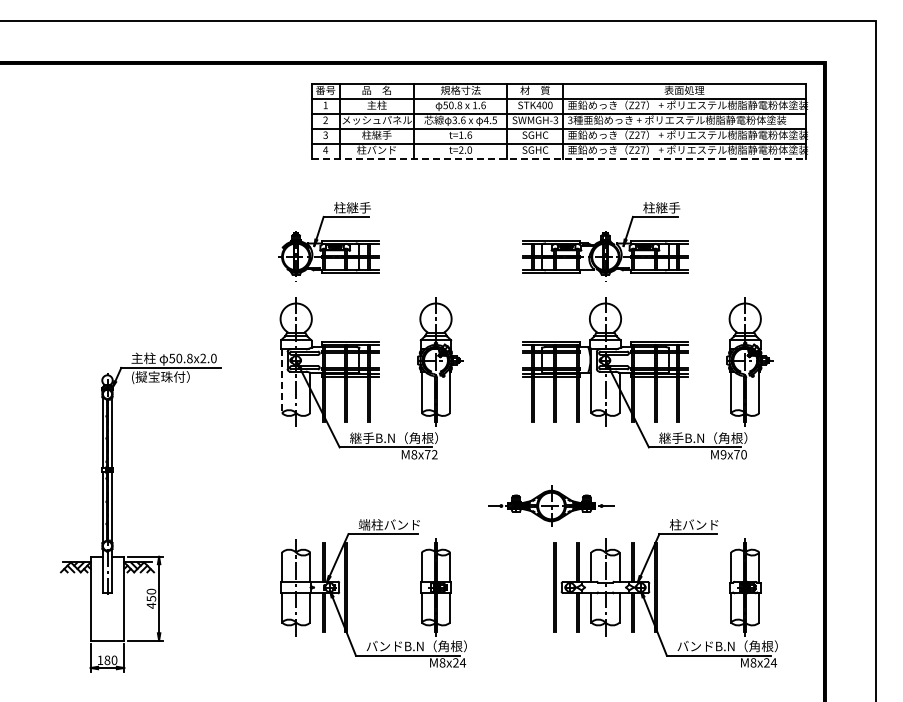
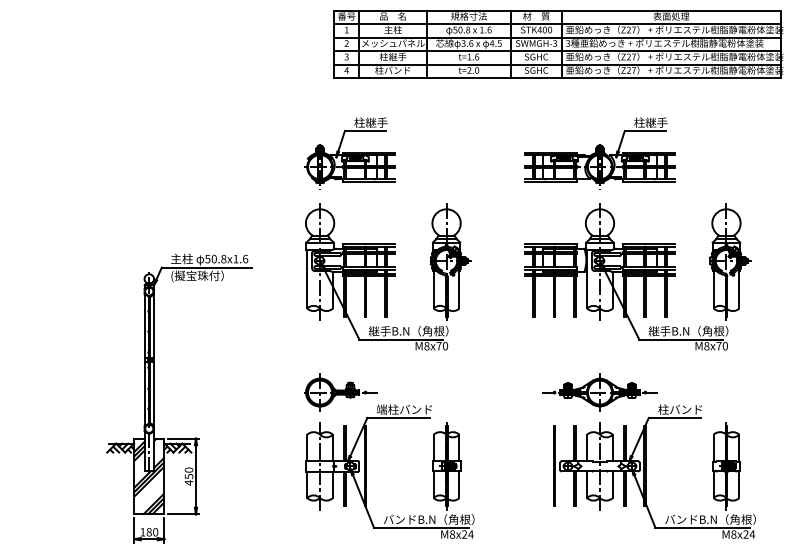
line: (558, 158) -> (557, 78), dashed -> solid
text: (208, 358) -> (240, 259), 50.8x2.0 -> 50.8x1.6
line: (282, 381) -> (307, 279), dashed -> solid
text: (434, 454) -> (445, 345), M8x72 -> M8x70
text: (723, 454) -> (706, 345), M9x70 -> M8x70
part: (318, 505) -> (340, 392), added
part: (551, 505) -> (599, 392), moved
hatch: (107, 598) -> (149, 476), added

